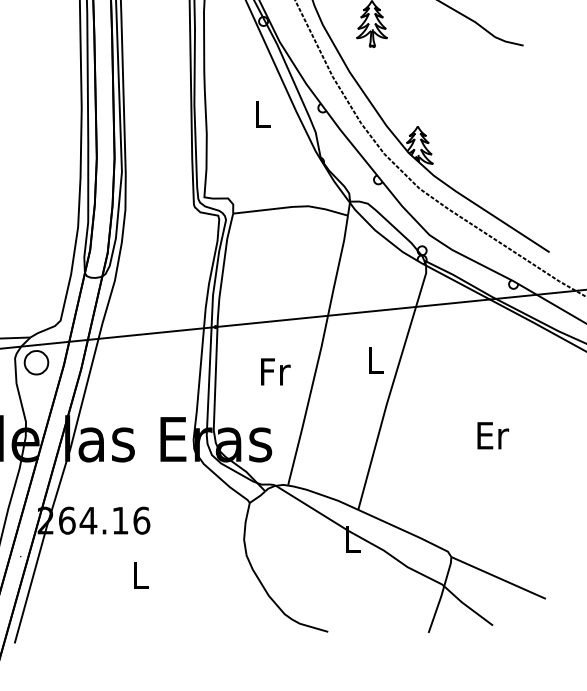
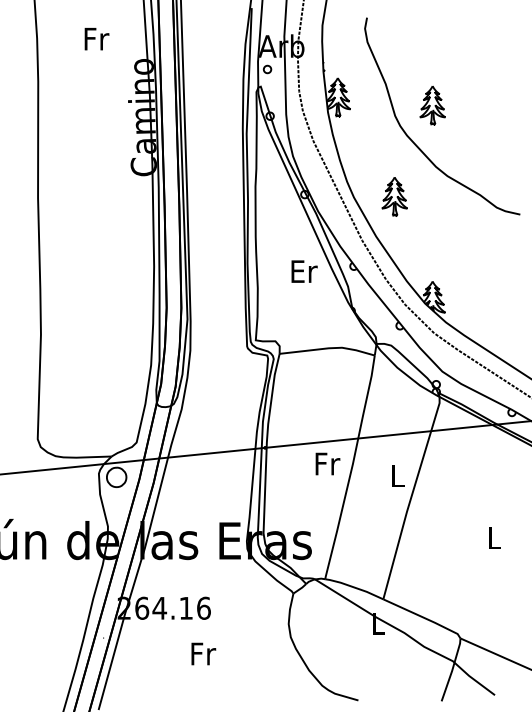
text: (263, 114) -> (304, 271), L -> Er
text: (275, 371) -> (327, 463), moved
text: (493, 435) -> (495, 537), Er -> L
text: (141, 575) -> (203, 653), L -> Fr

